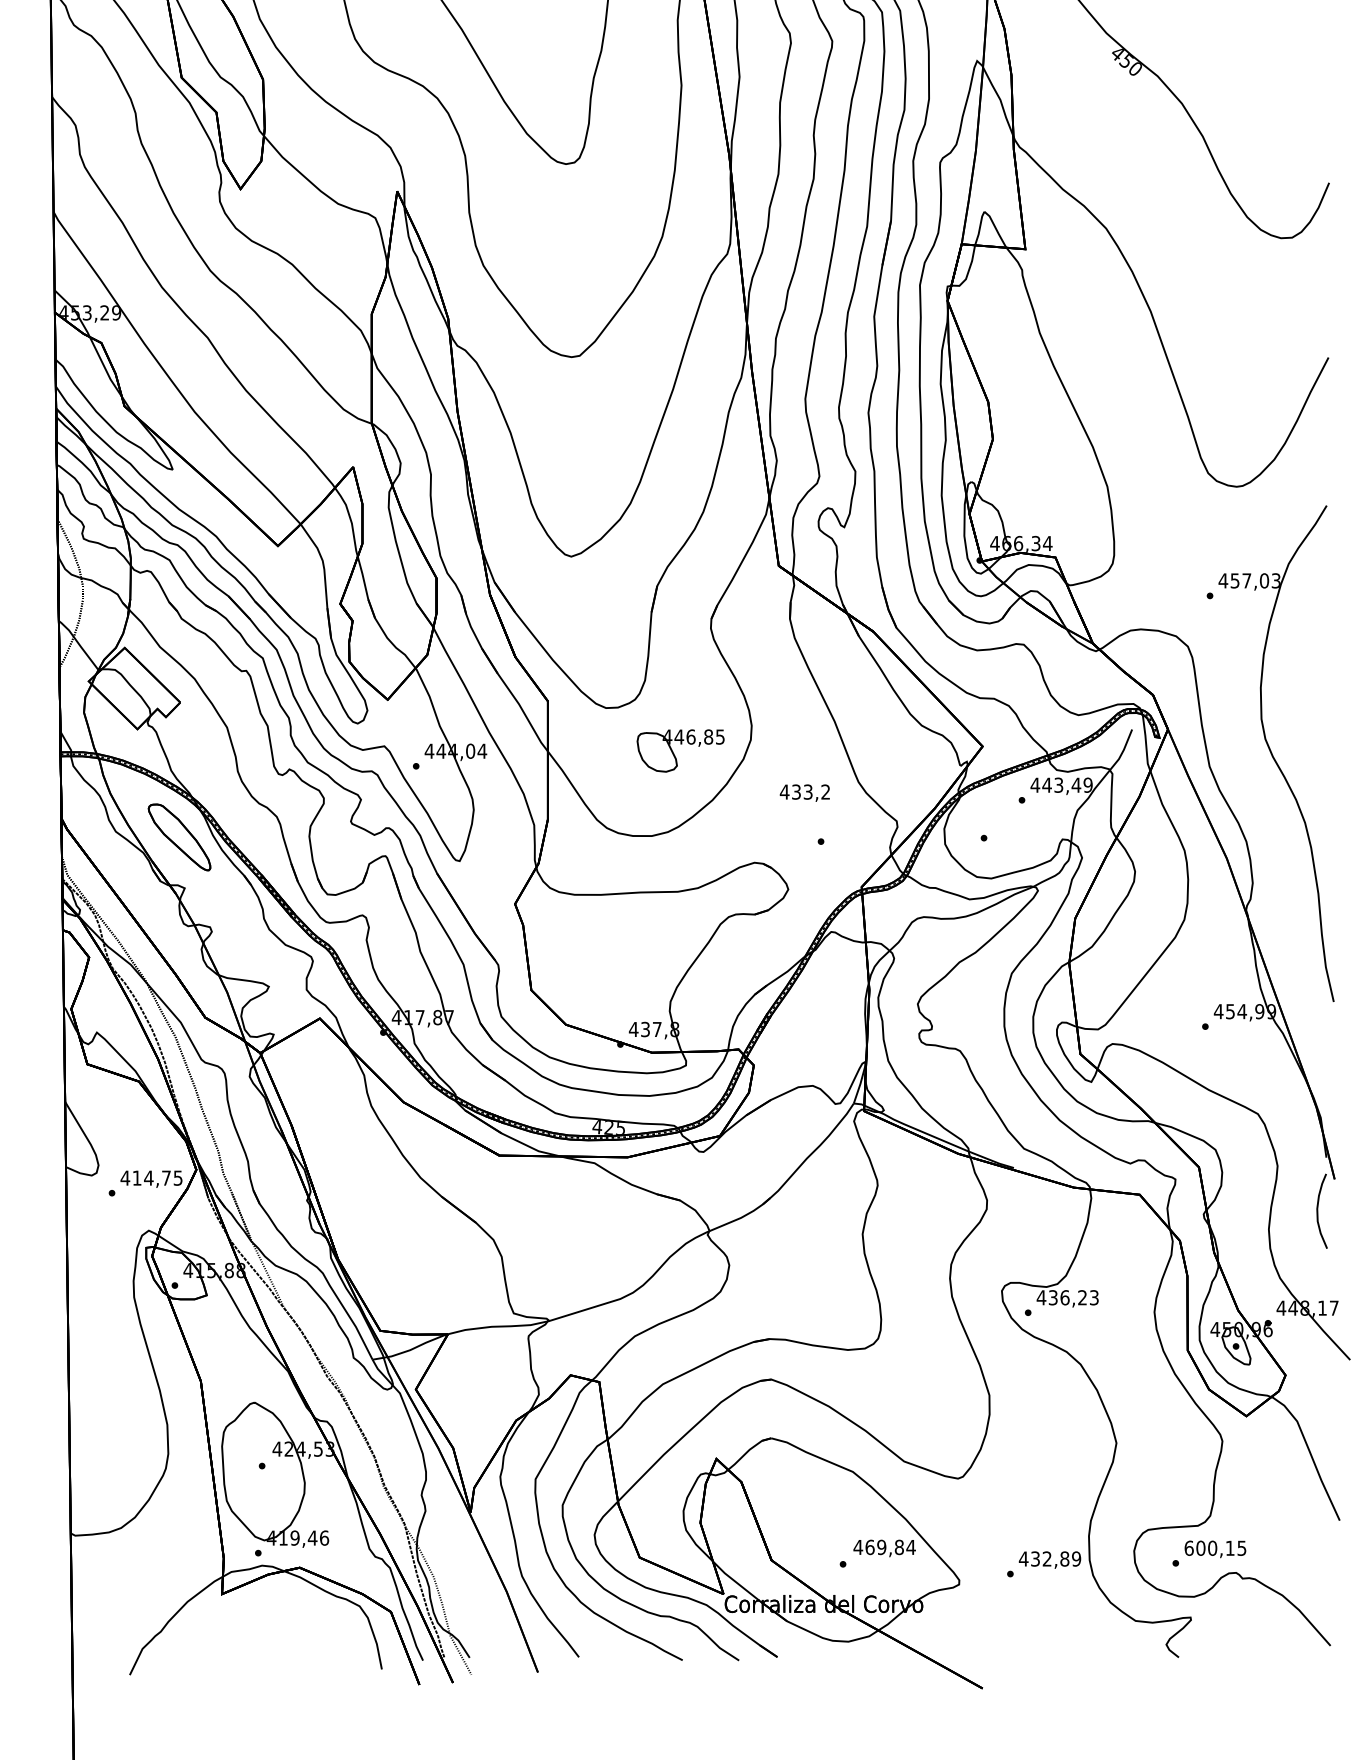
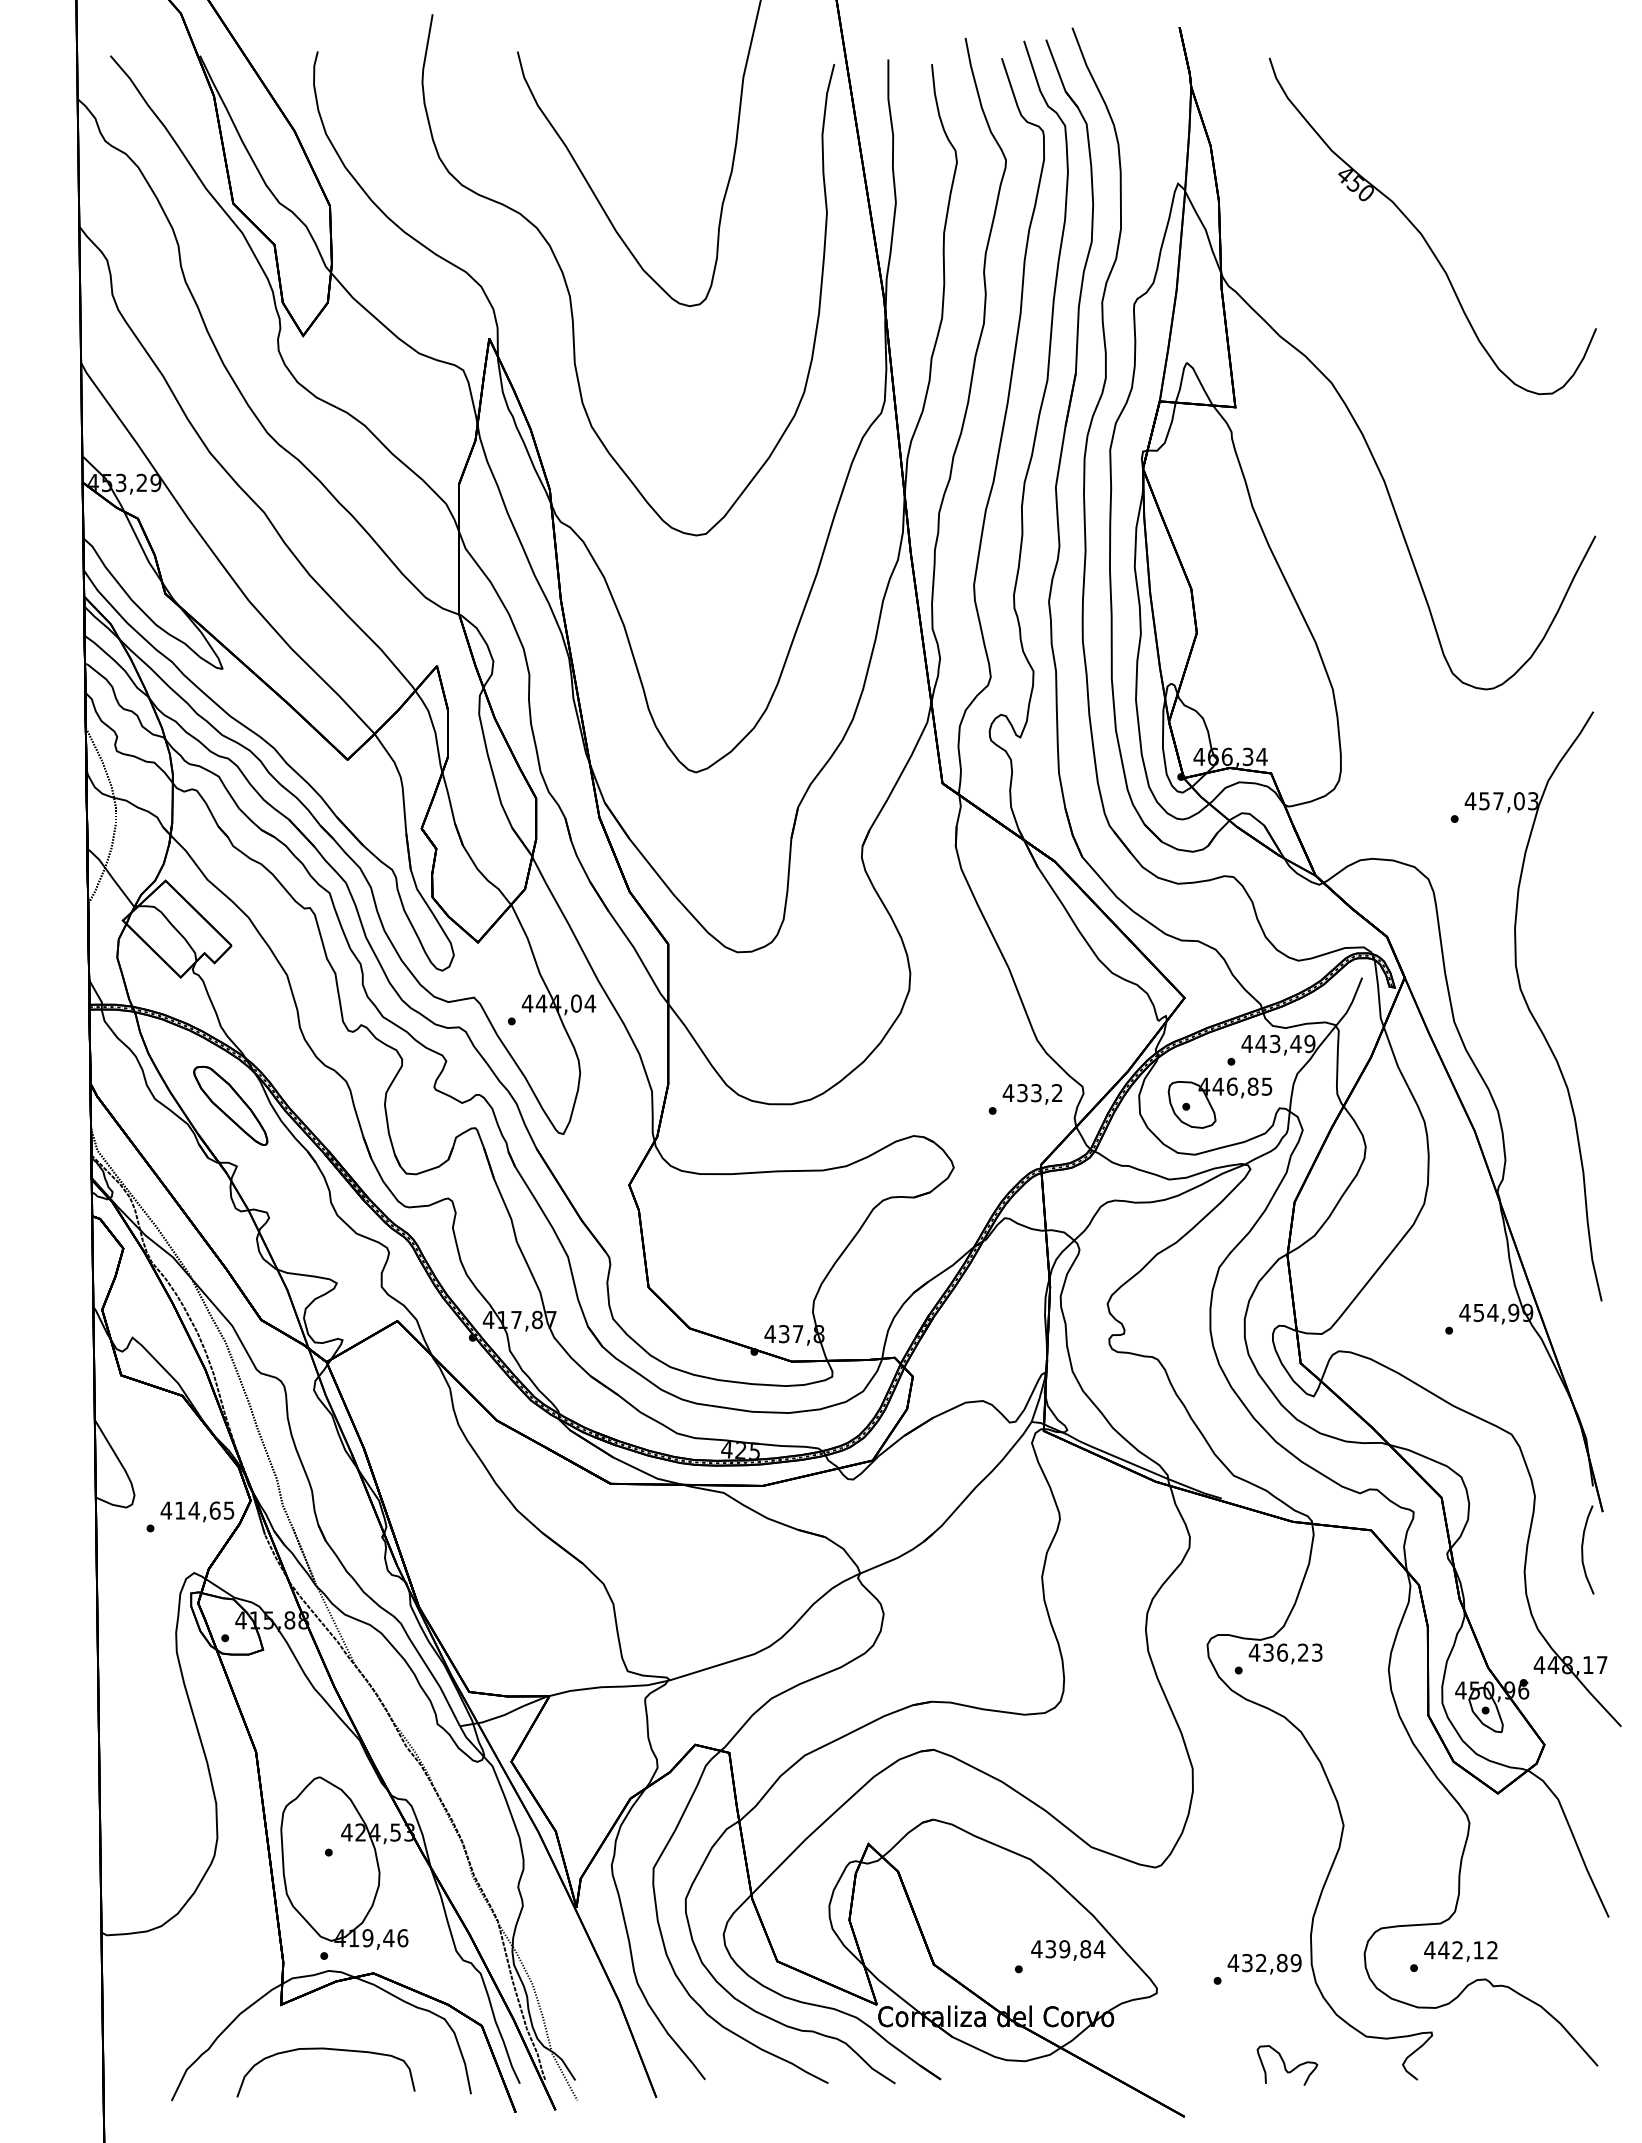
part: (680, 744) -> (1219, 1095), moved
text: (804, 793) -> (1032, 1094), moved
text: (165, 1178) -> (214, 1510), 414,75 -> 414,65
text: (869, 1547) -> (1050, 1949), 469,84 -> 439,84
text: (1214, 1548) -> (1460, 1950), 600,15 -> 442,12
curve: (264, 1632) -> (331, 2050), added
curve: (1067, 1645) -> (1285, 2065), added

